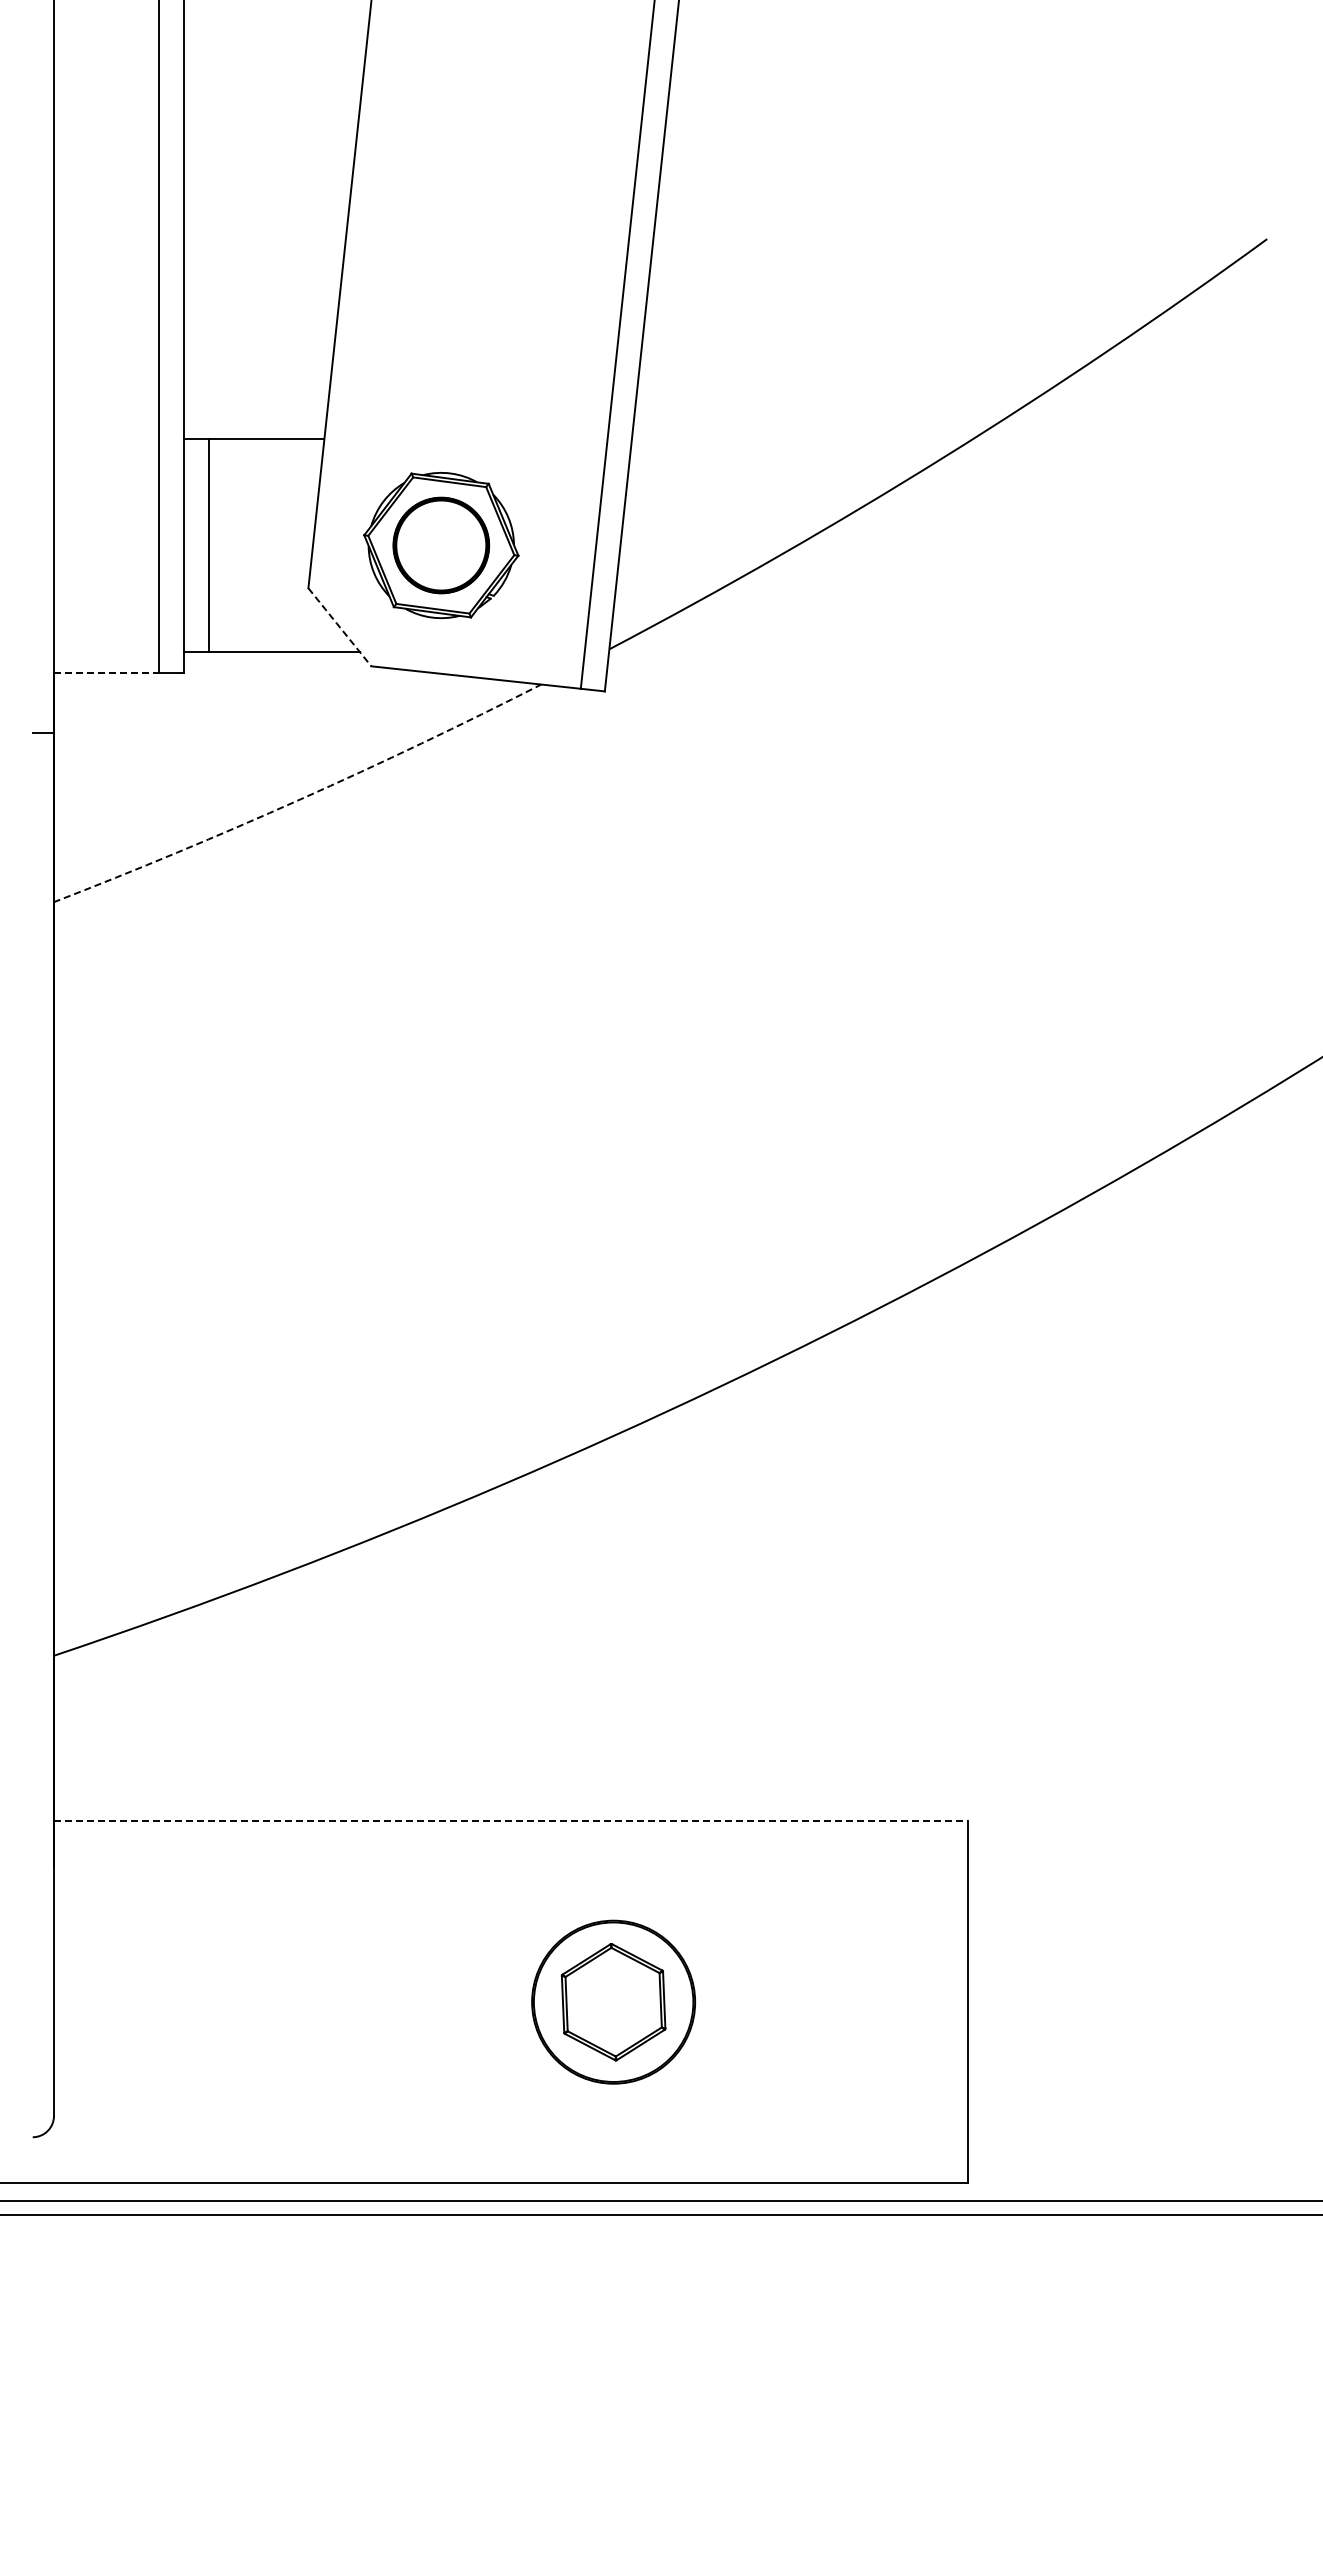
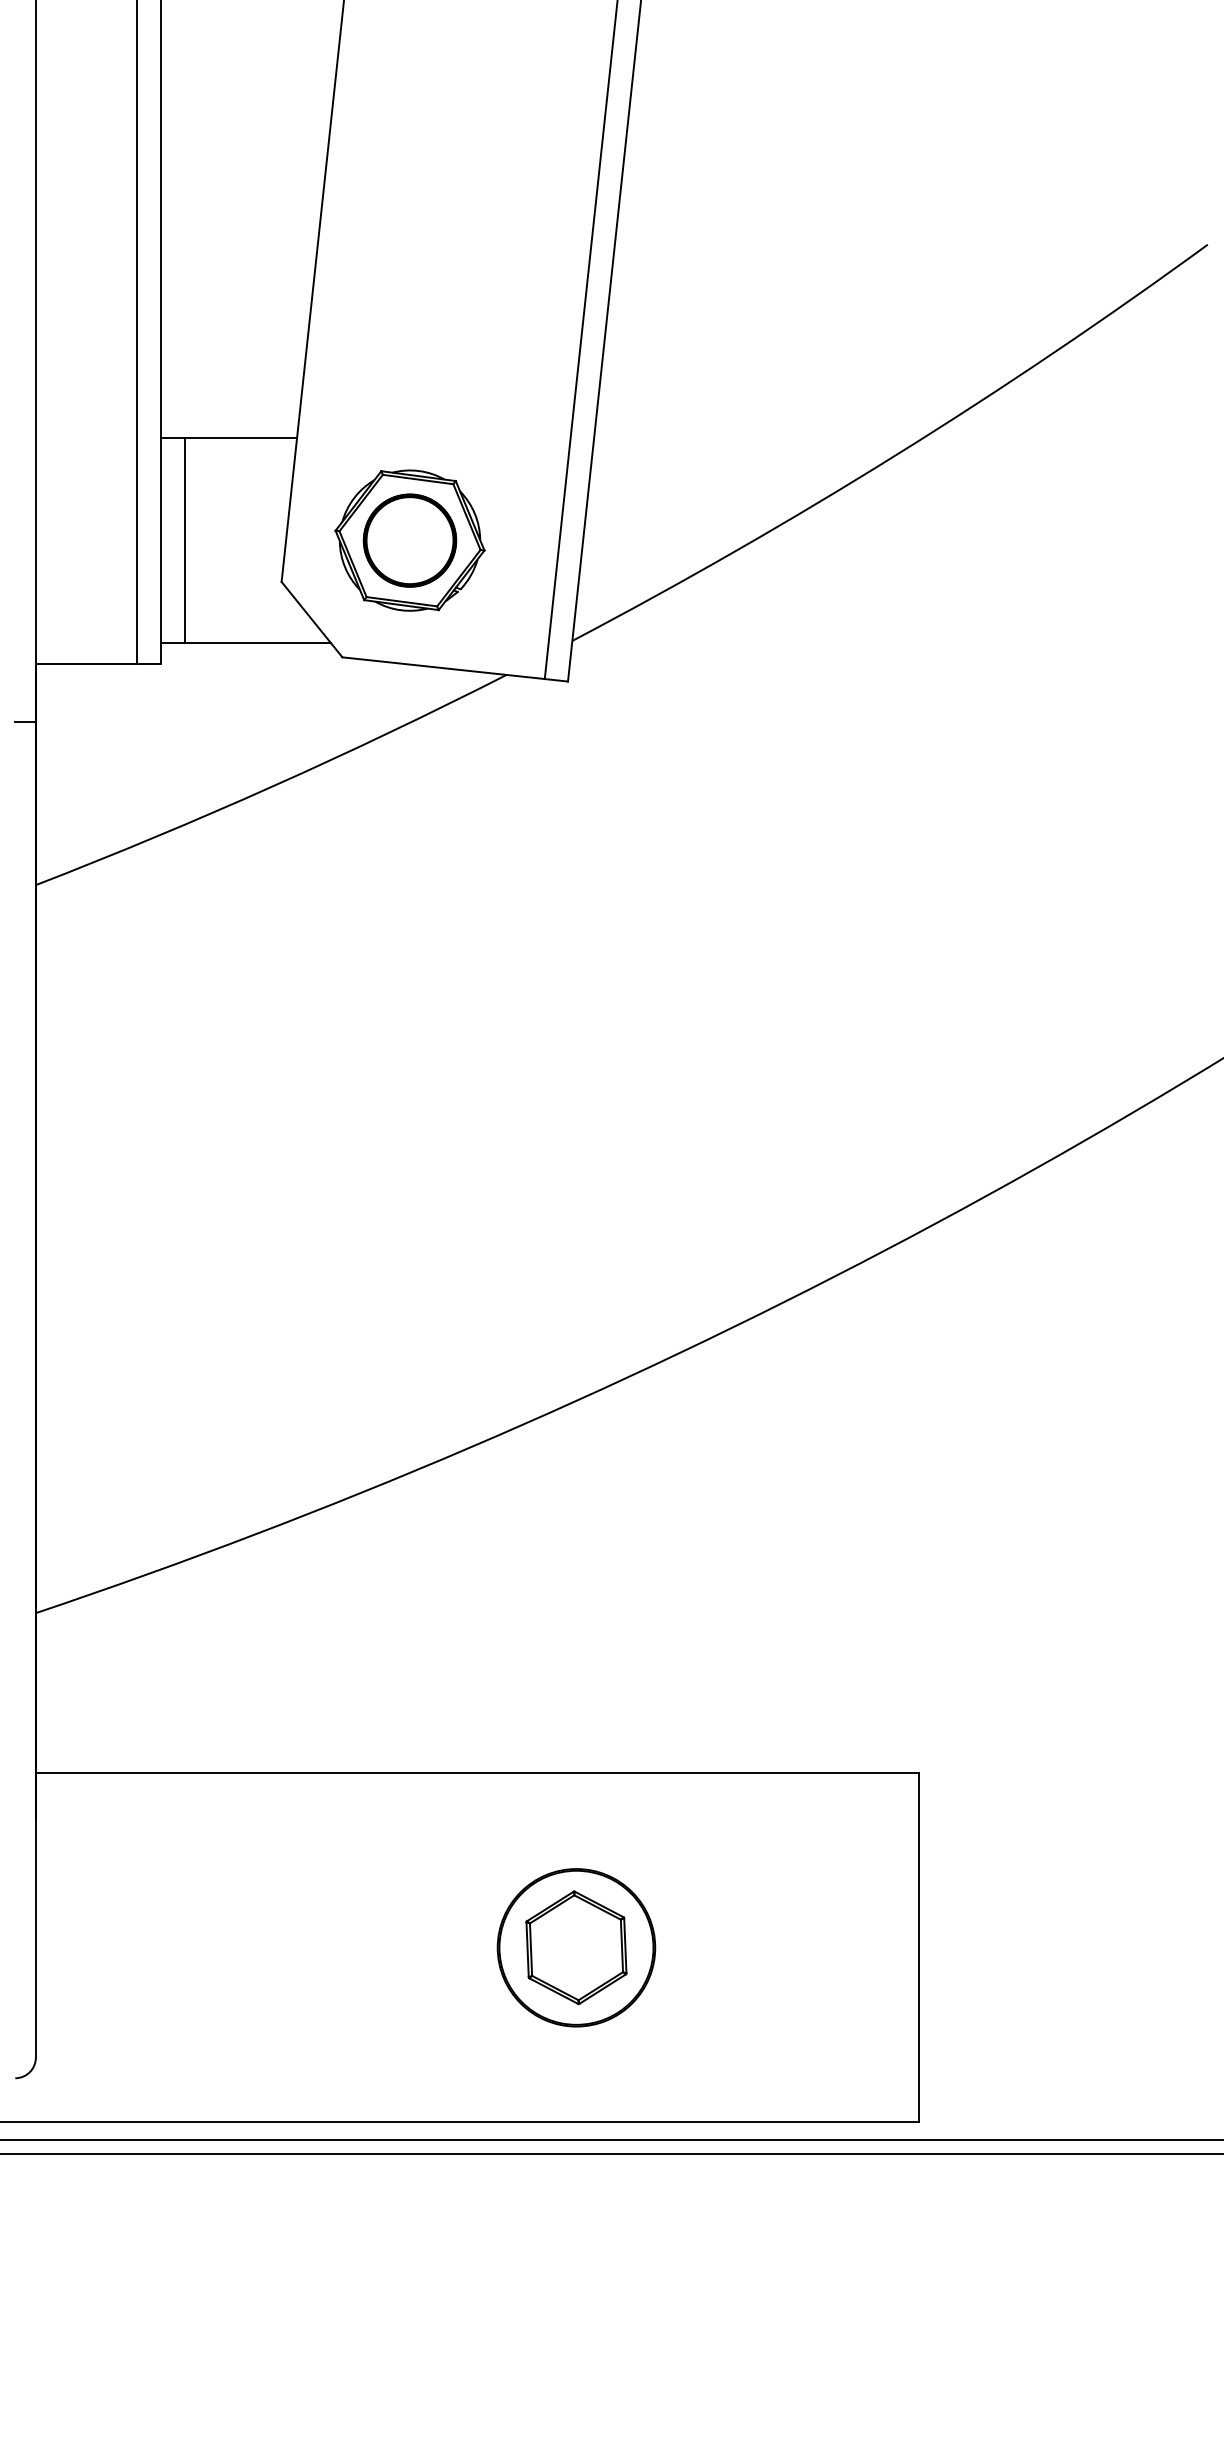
line: (340, 627) -> (312, 619), dashed -> solid
line: (106, 673) -> (86, 664), dashed -> solid
arc: (300, 799) -> (273, 785), dashed -> solid
line: (511, 1821) -> (477, 1773), dashed -> solid

